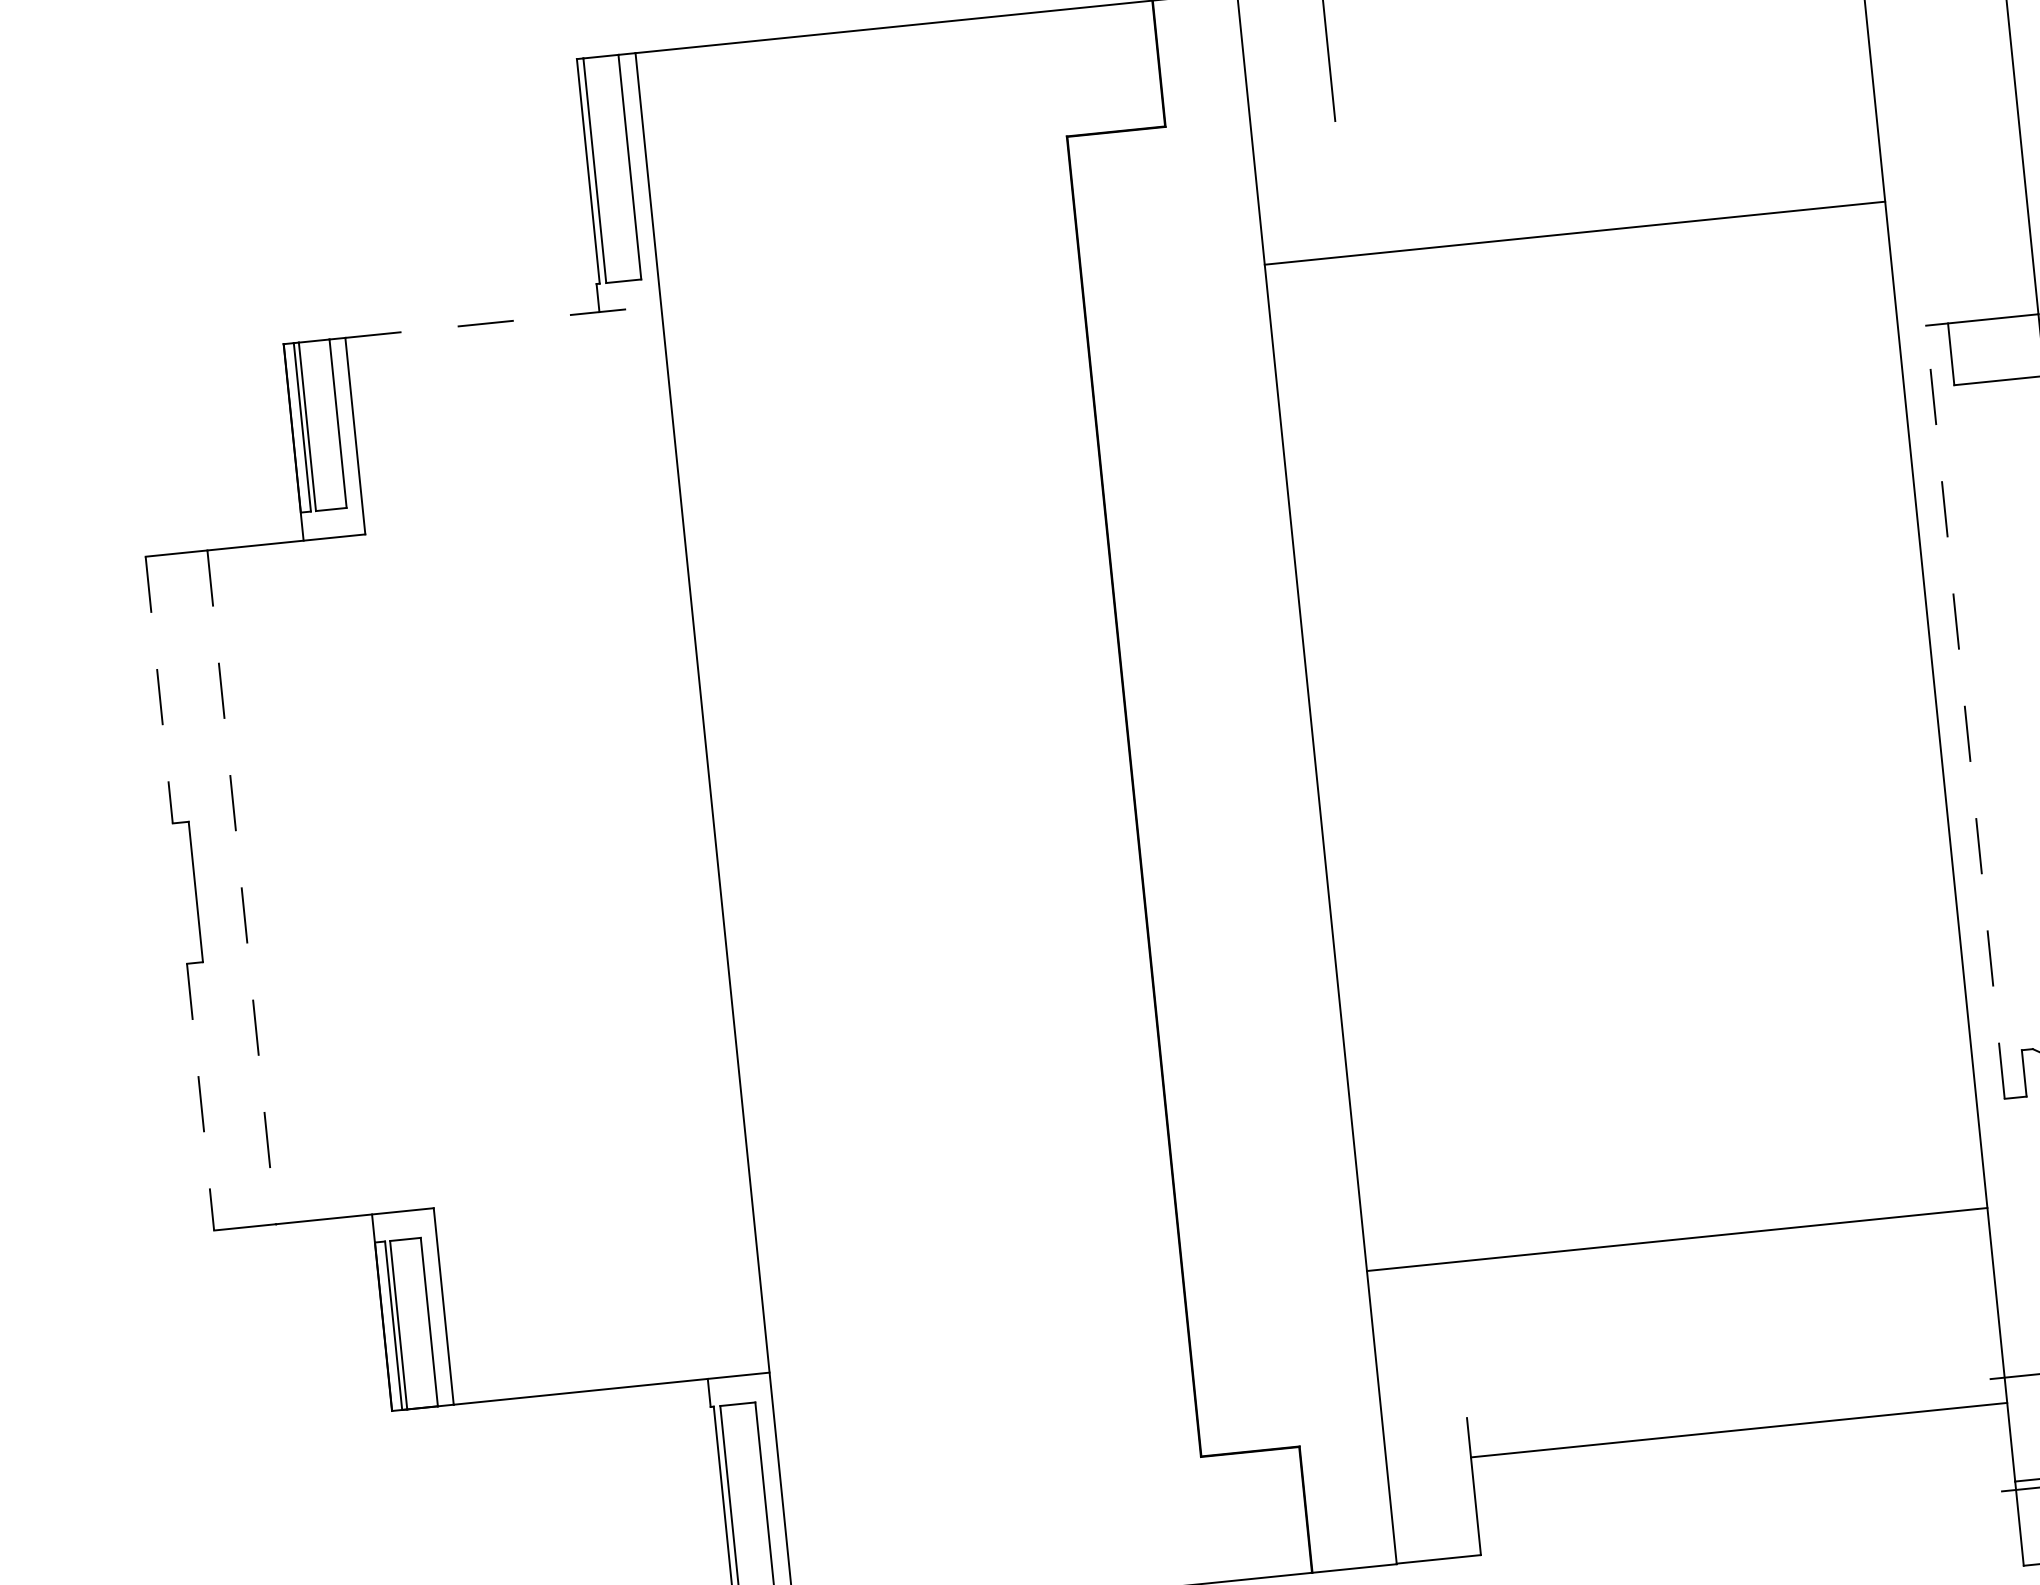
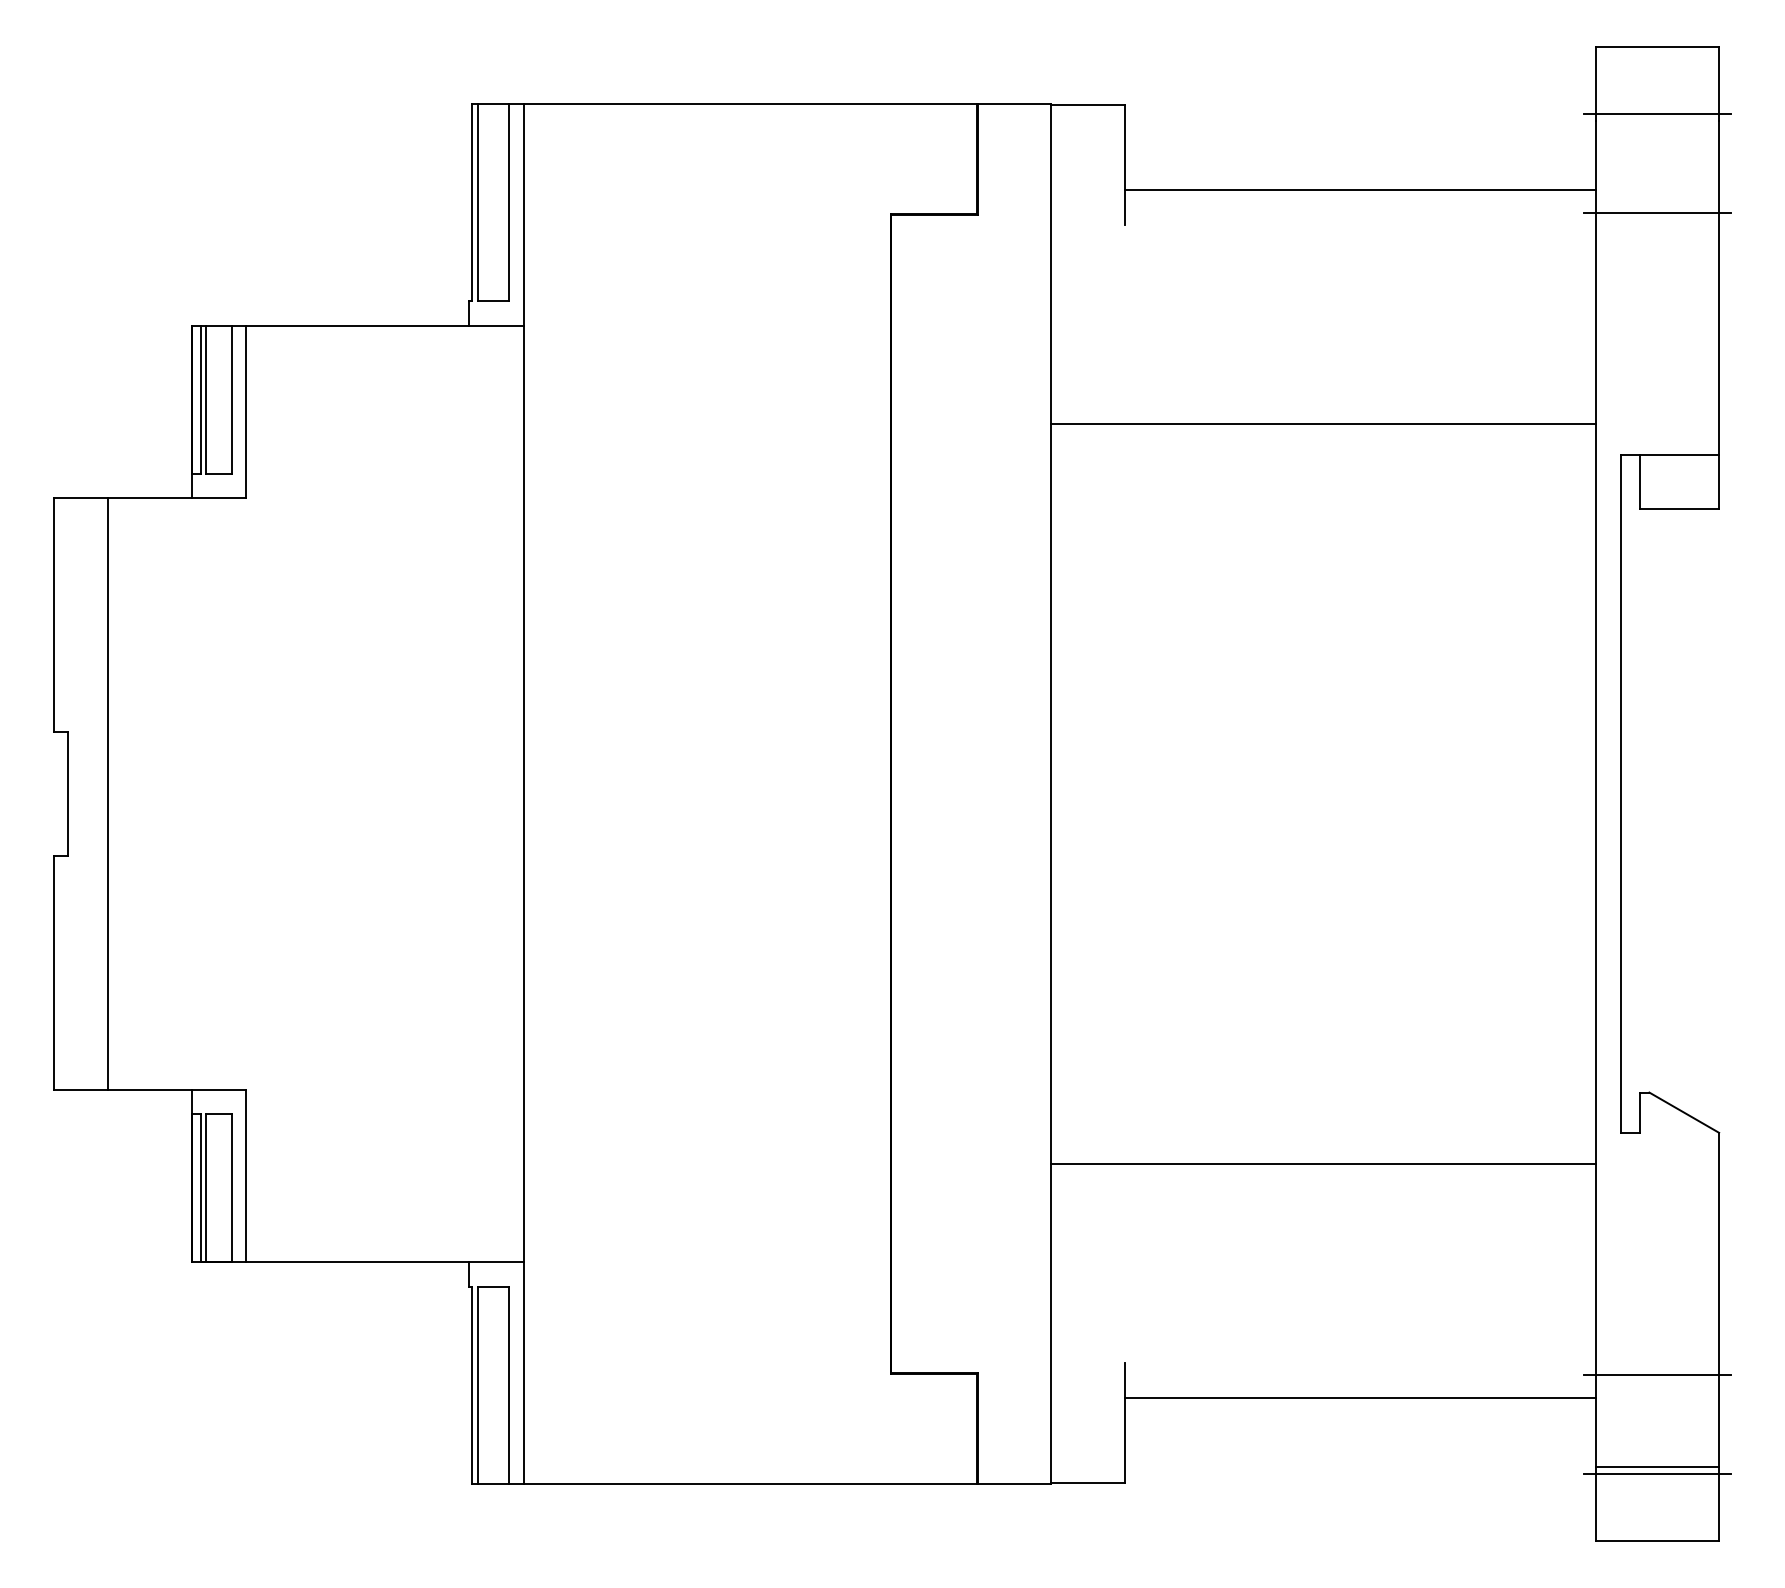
line: (1940, 45) -> (1657, 212), added
line: (1599, 54) -> (1360, 190), added
line: (1574, 233) -> (1323, 424), moved
line: (502, 321) -> (384, 325), dashed -> solid
line: (159, 690) -> (53, 615), dashed -> solid
line: (1965, 711) -> (1620, 793), dashed -> solid
line: (241, 887) -> (107, 794), dashed -> solid
line: (200, 1098) -> (53, 973), dashed -> solid
line: (1676, 1239) -> (1323, 1163), moved

